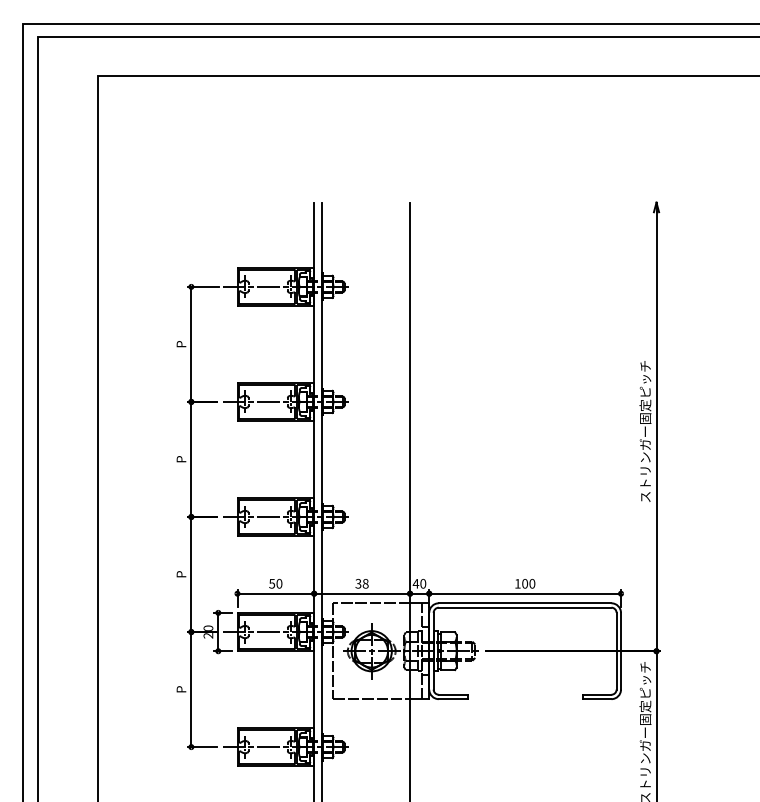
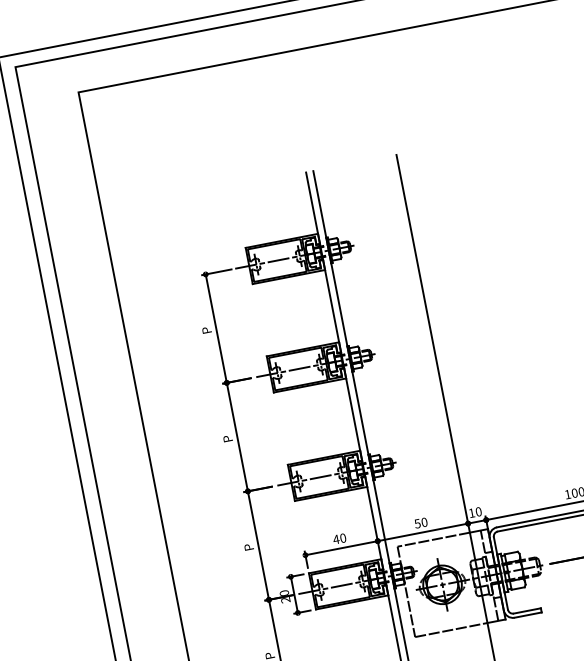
text: (271, 583) -> (335, 539), 50 -> 40
text: (362, 583) -> (421, 522), 38 -> 50
text: (415, 583) -> (471, 512), 40 -> 10

